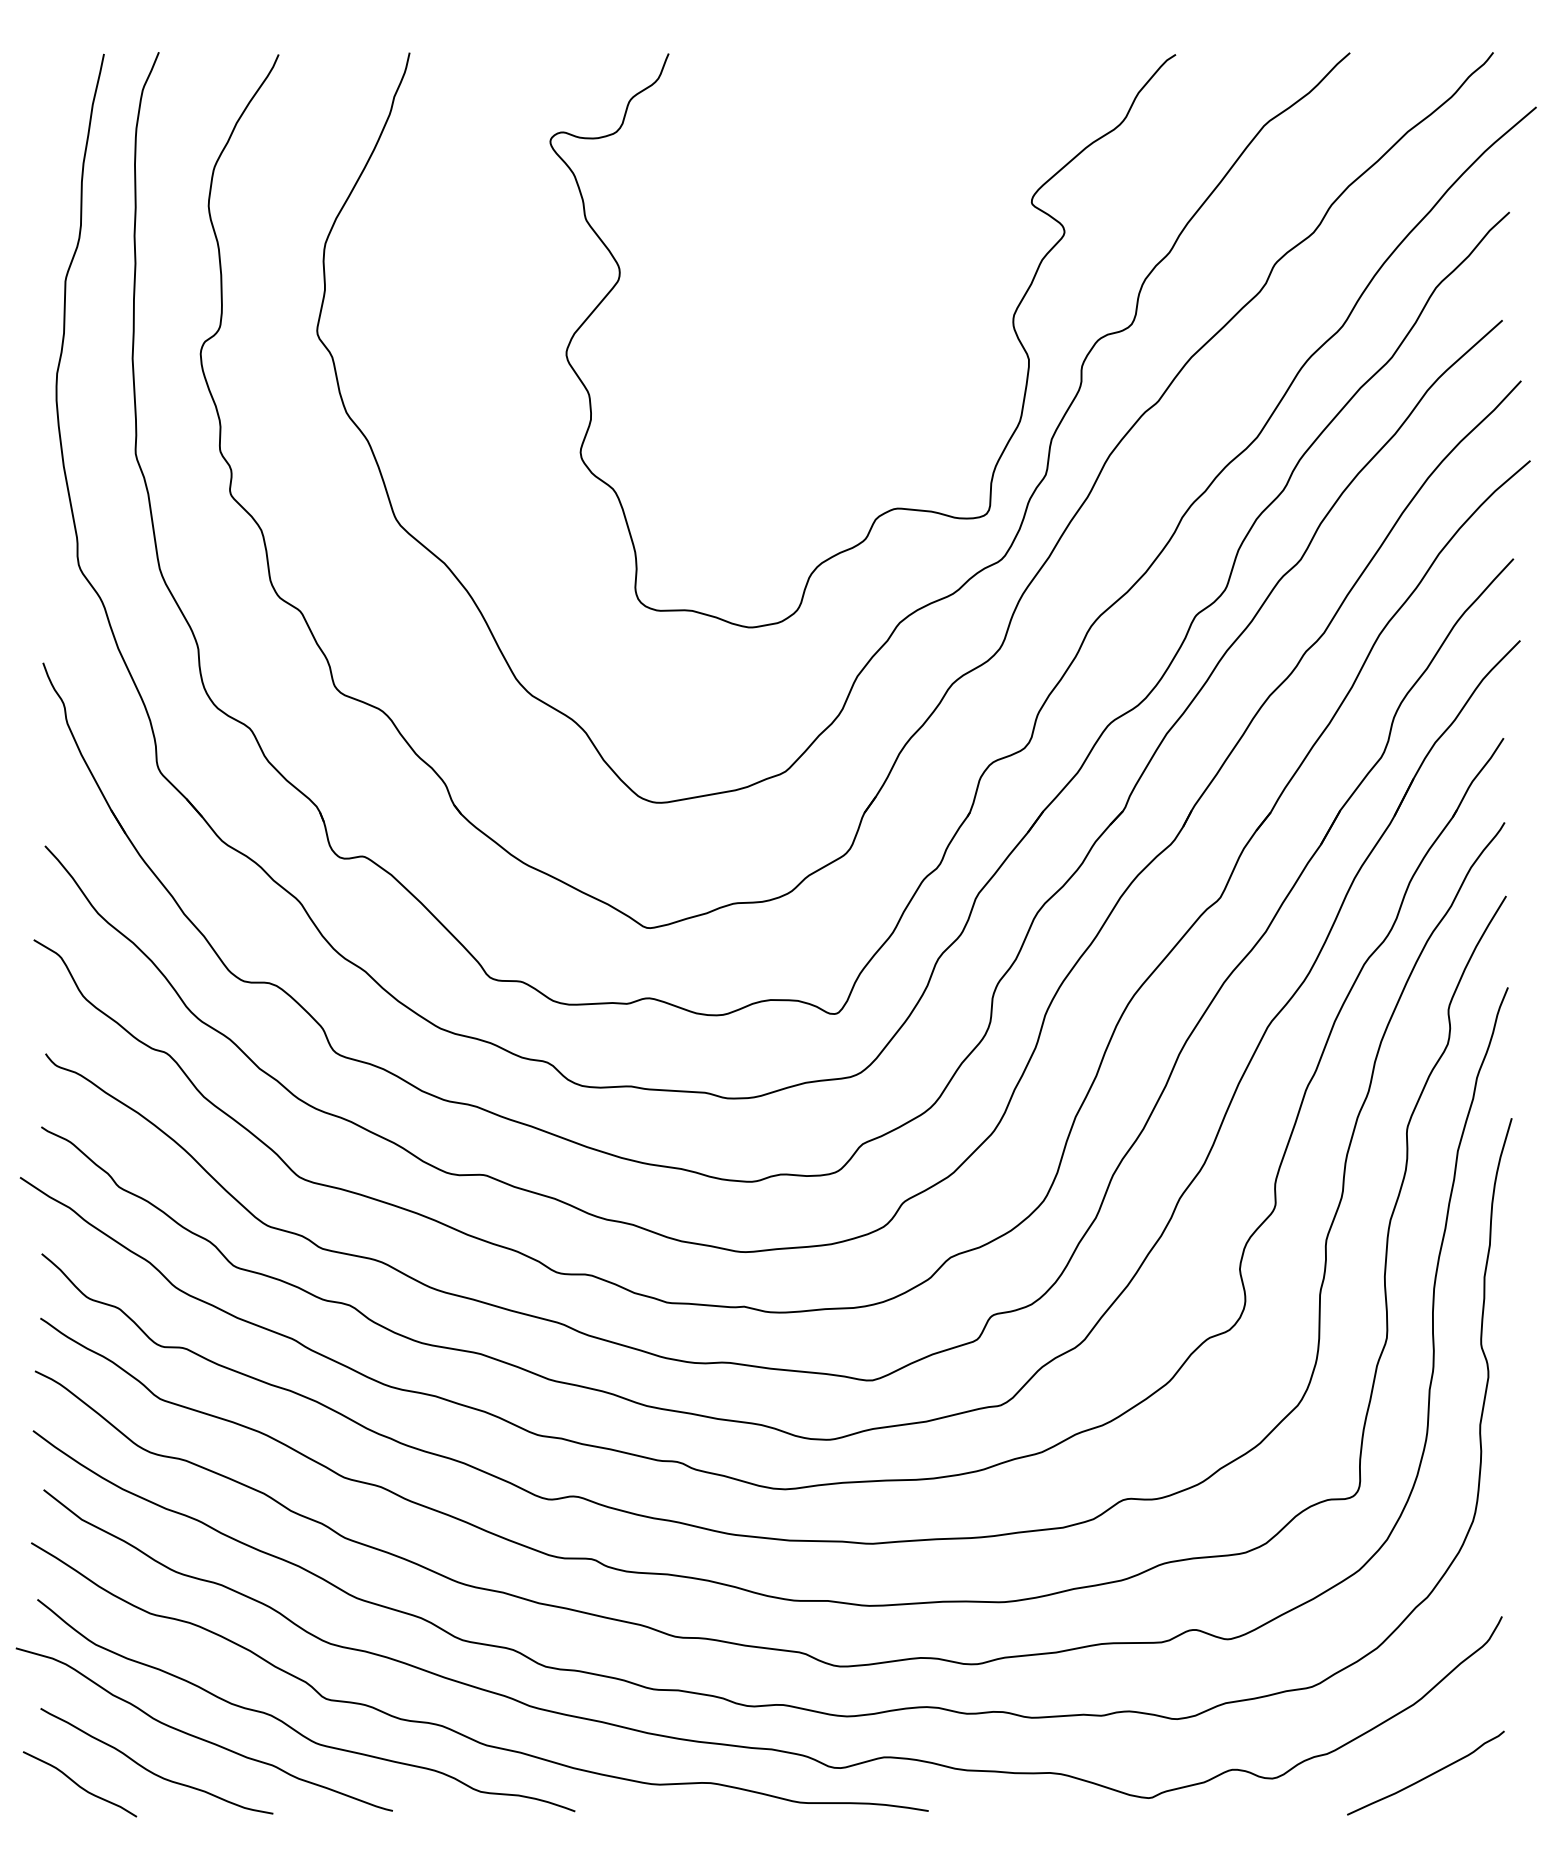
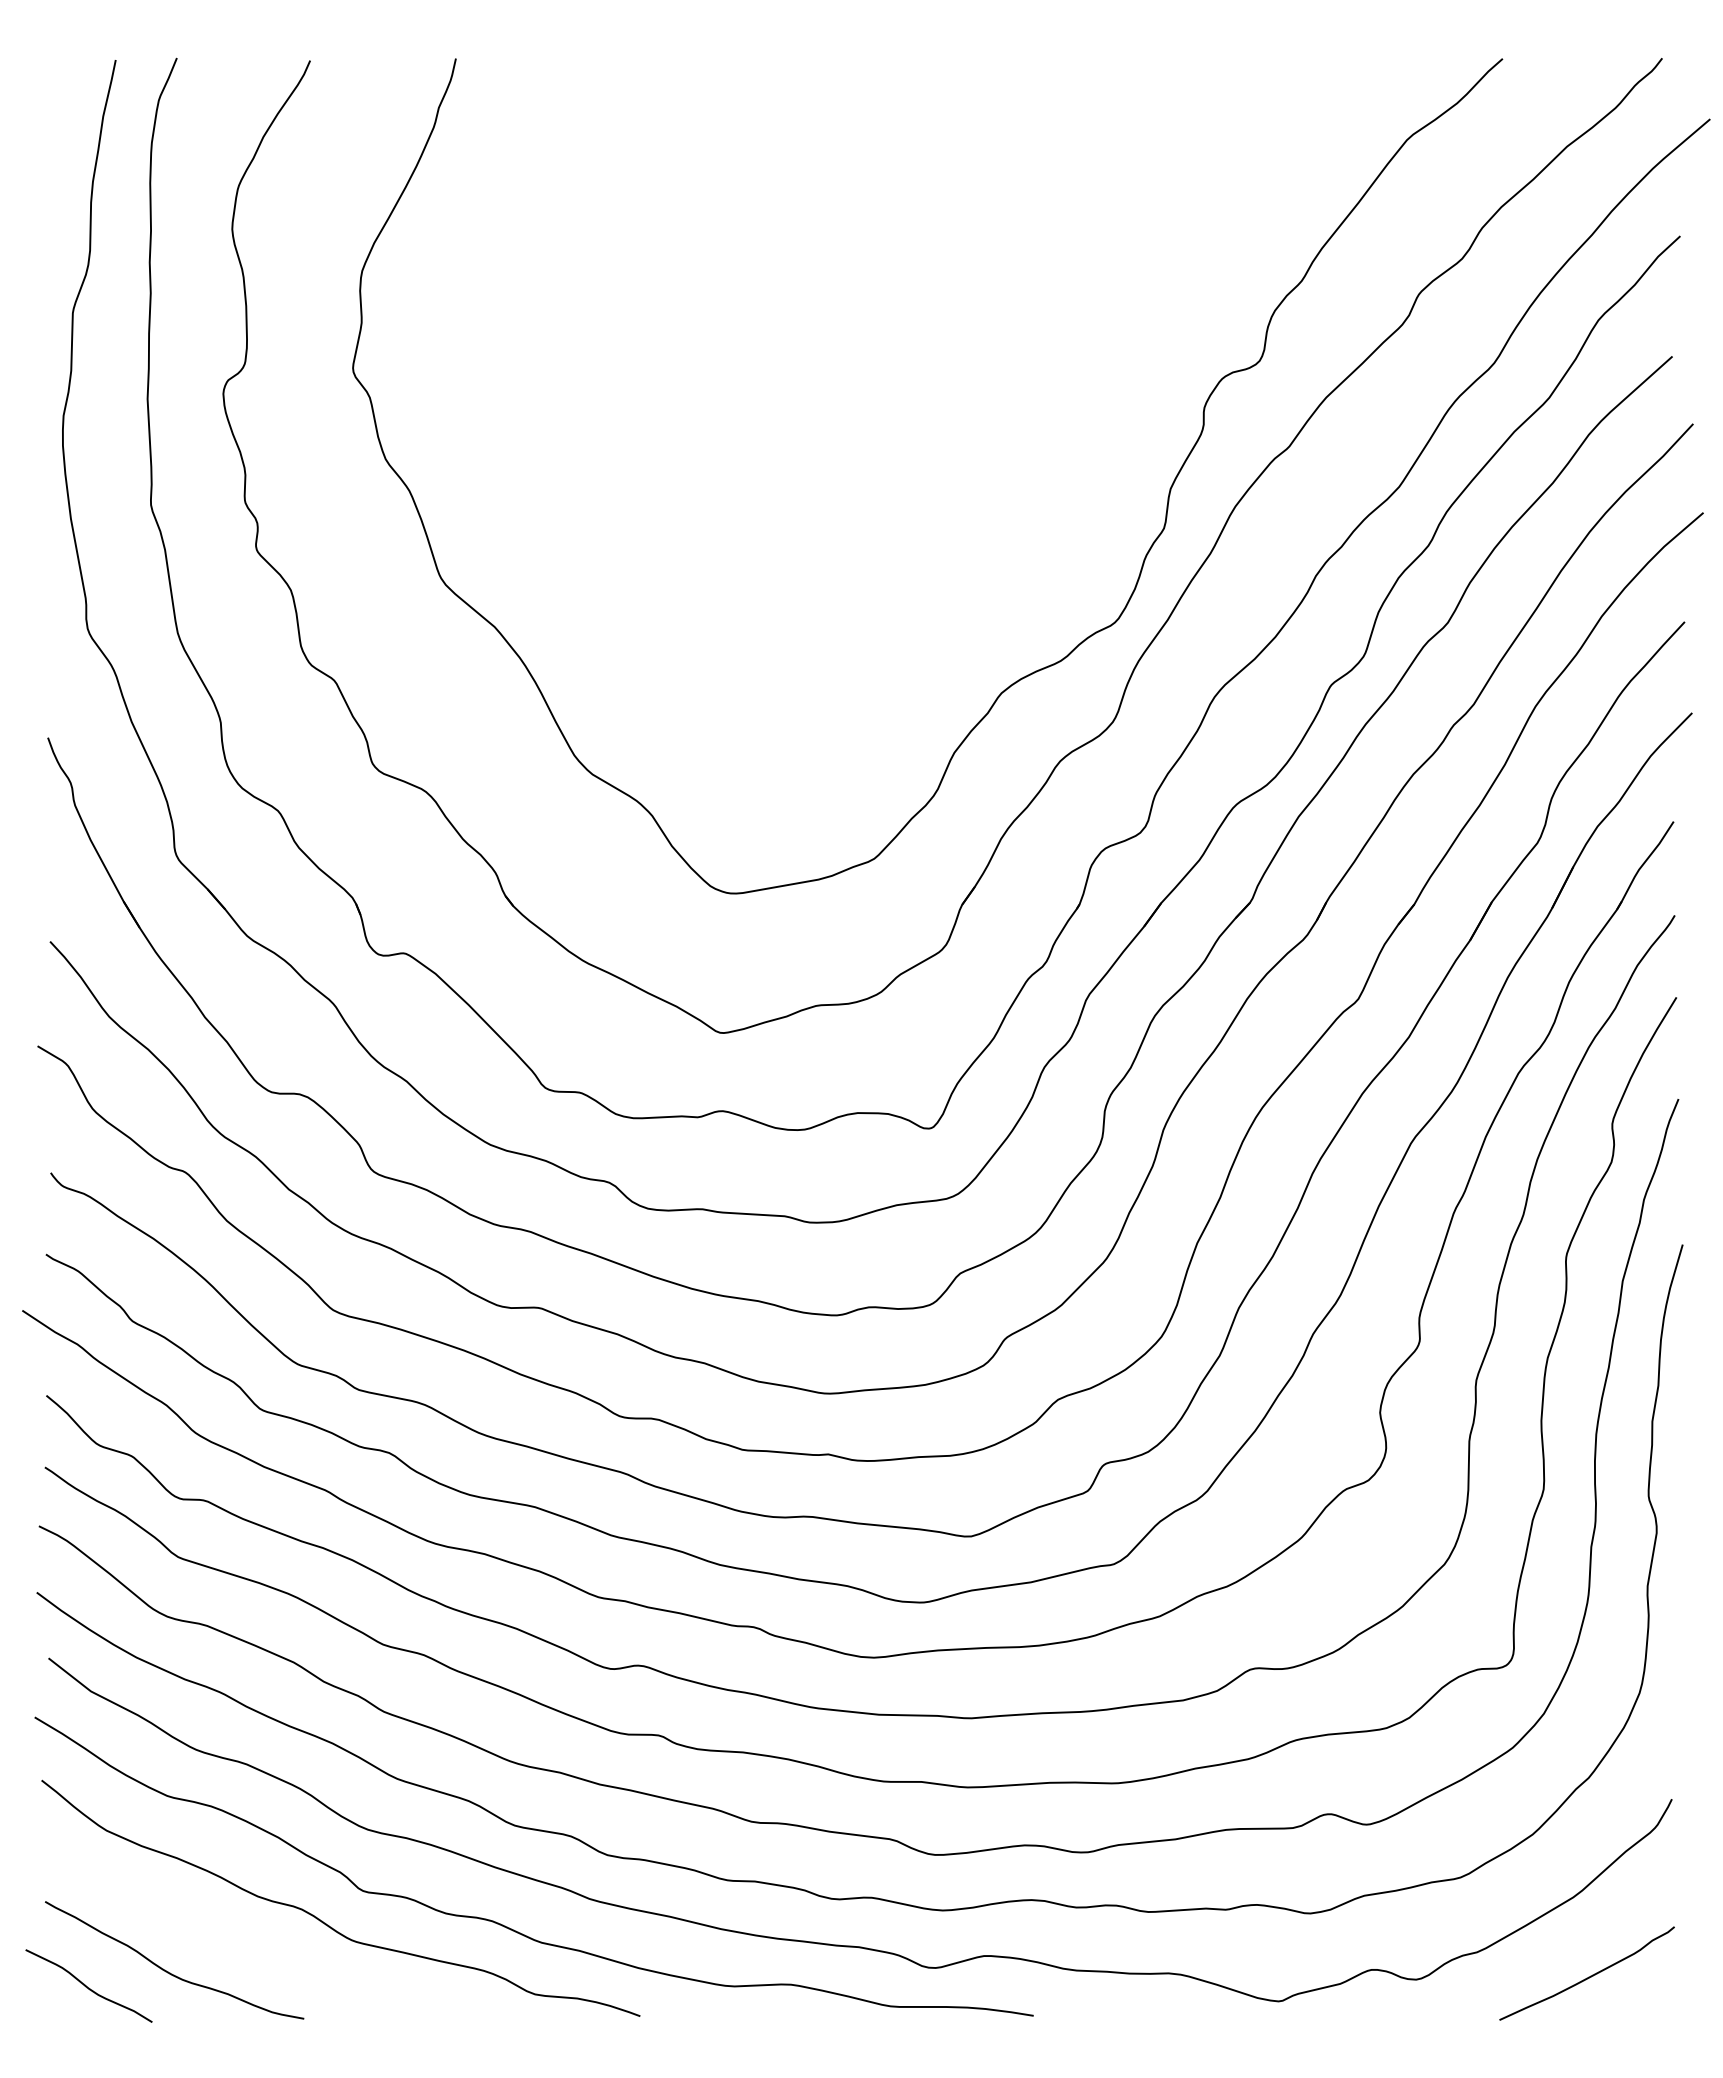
curve: (1012, 327) -> (1127, 364), removed
curve: (201, 1738) -> (224, 1934), removed

